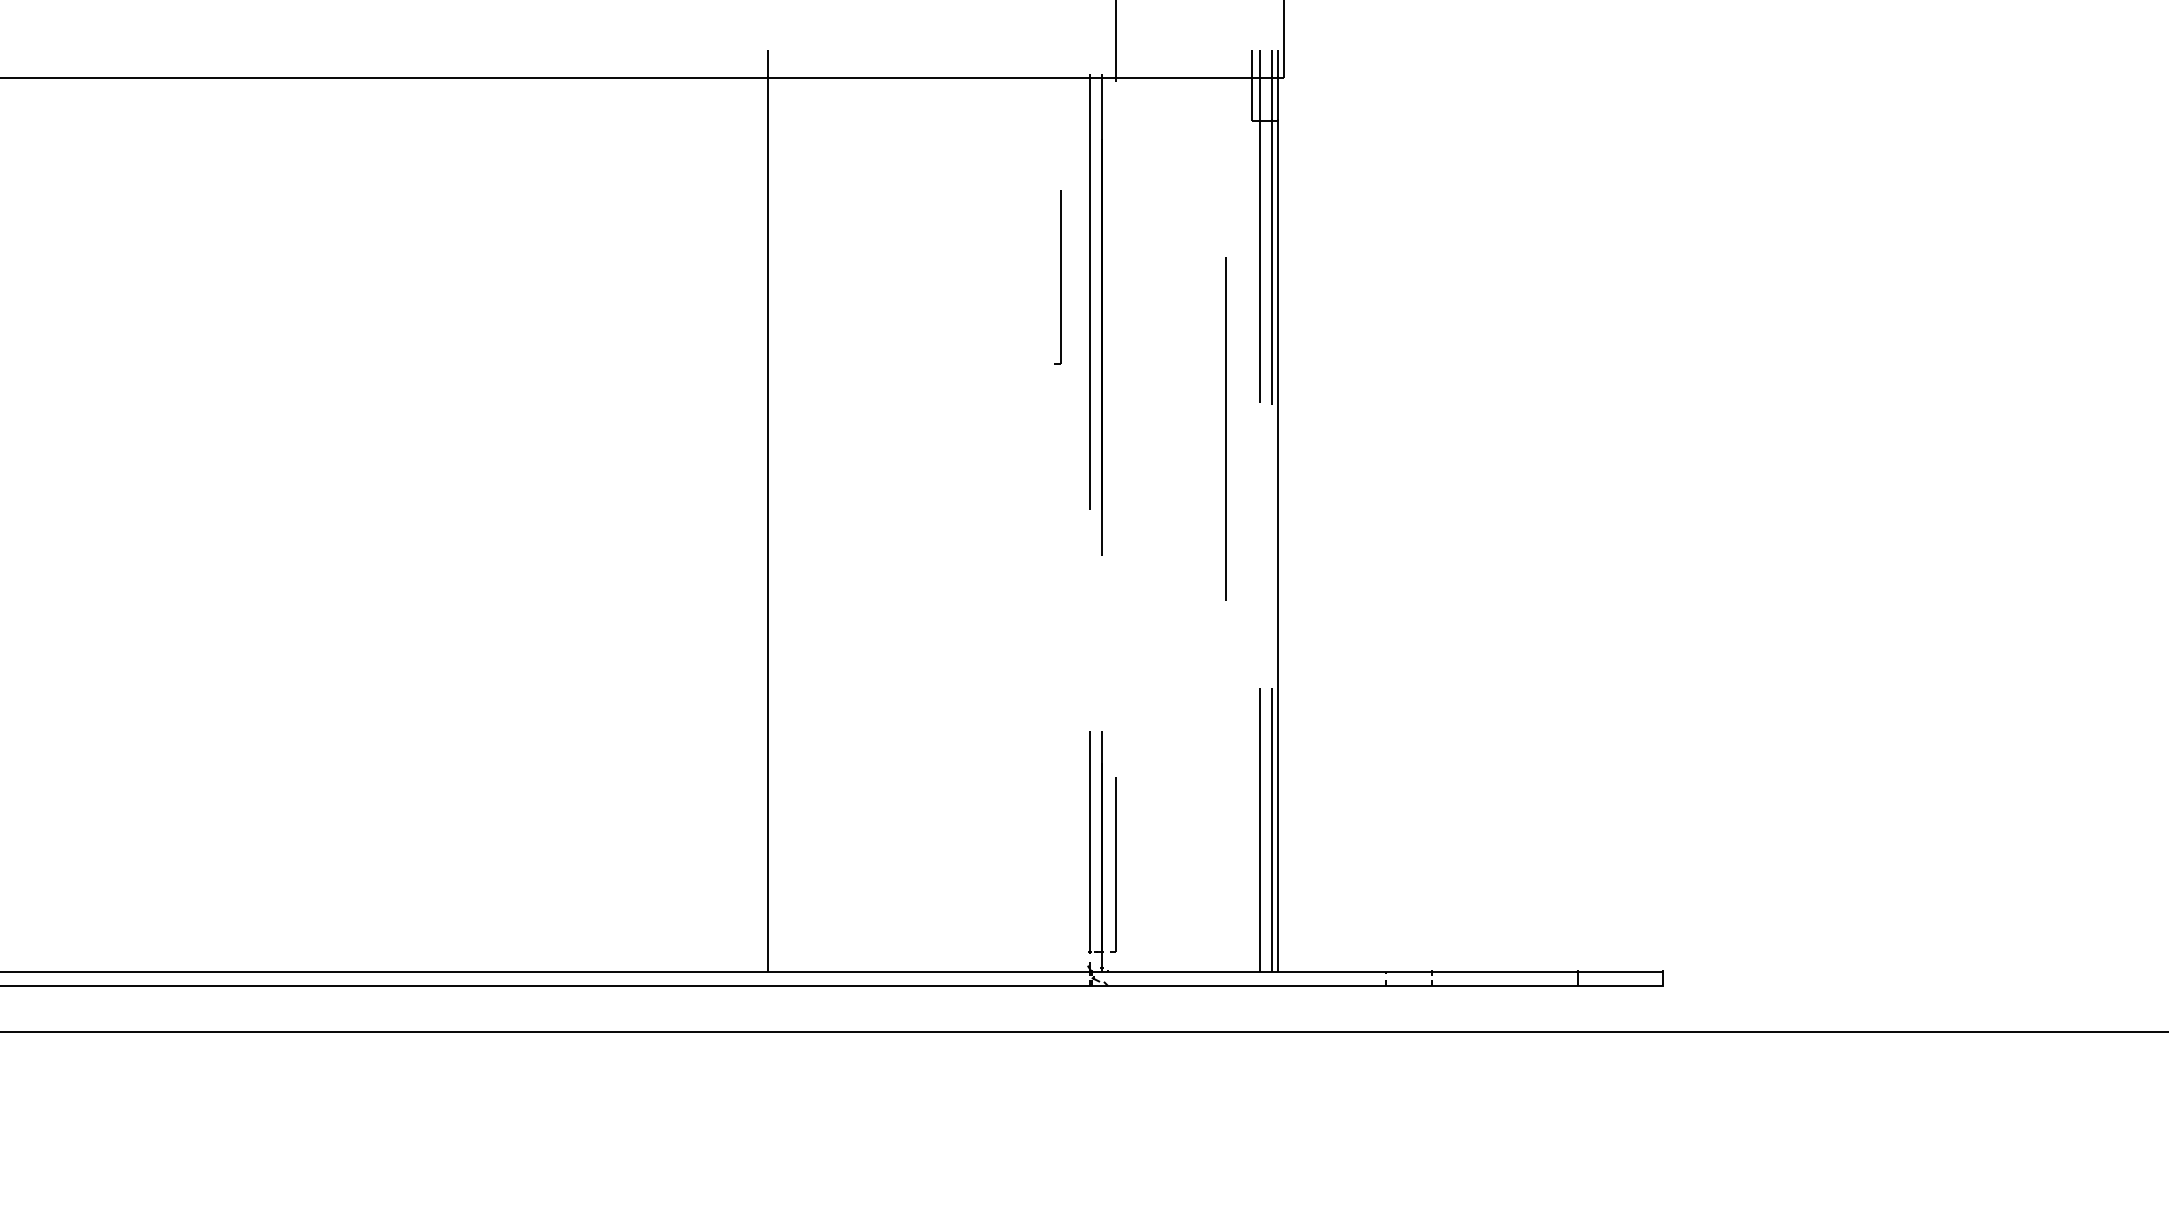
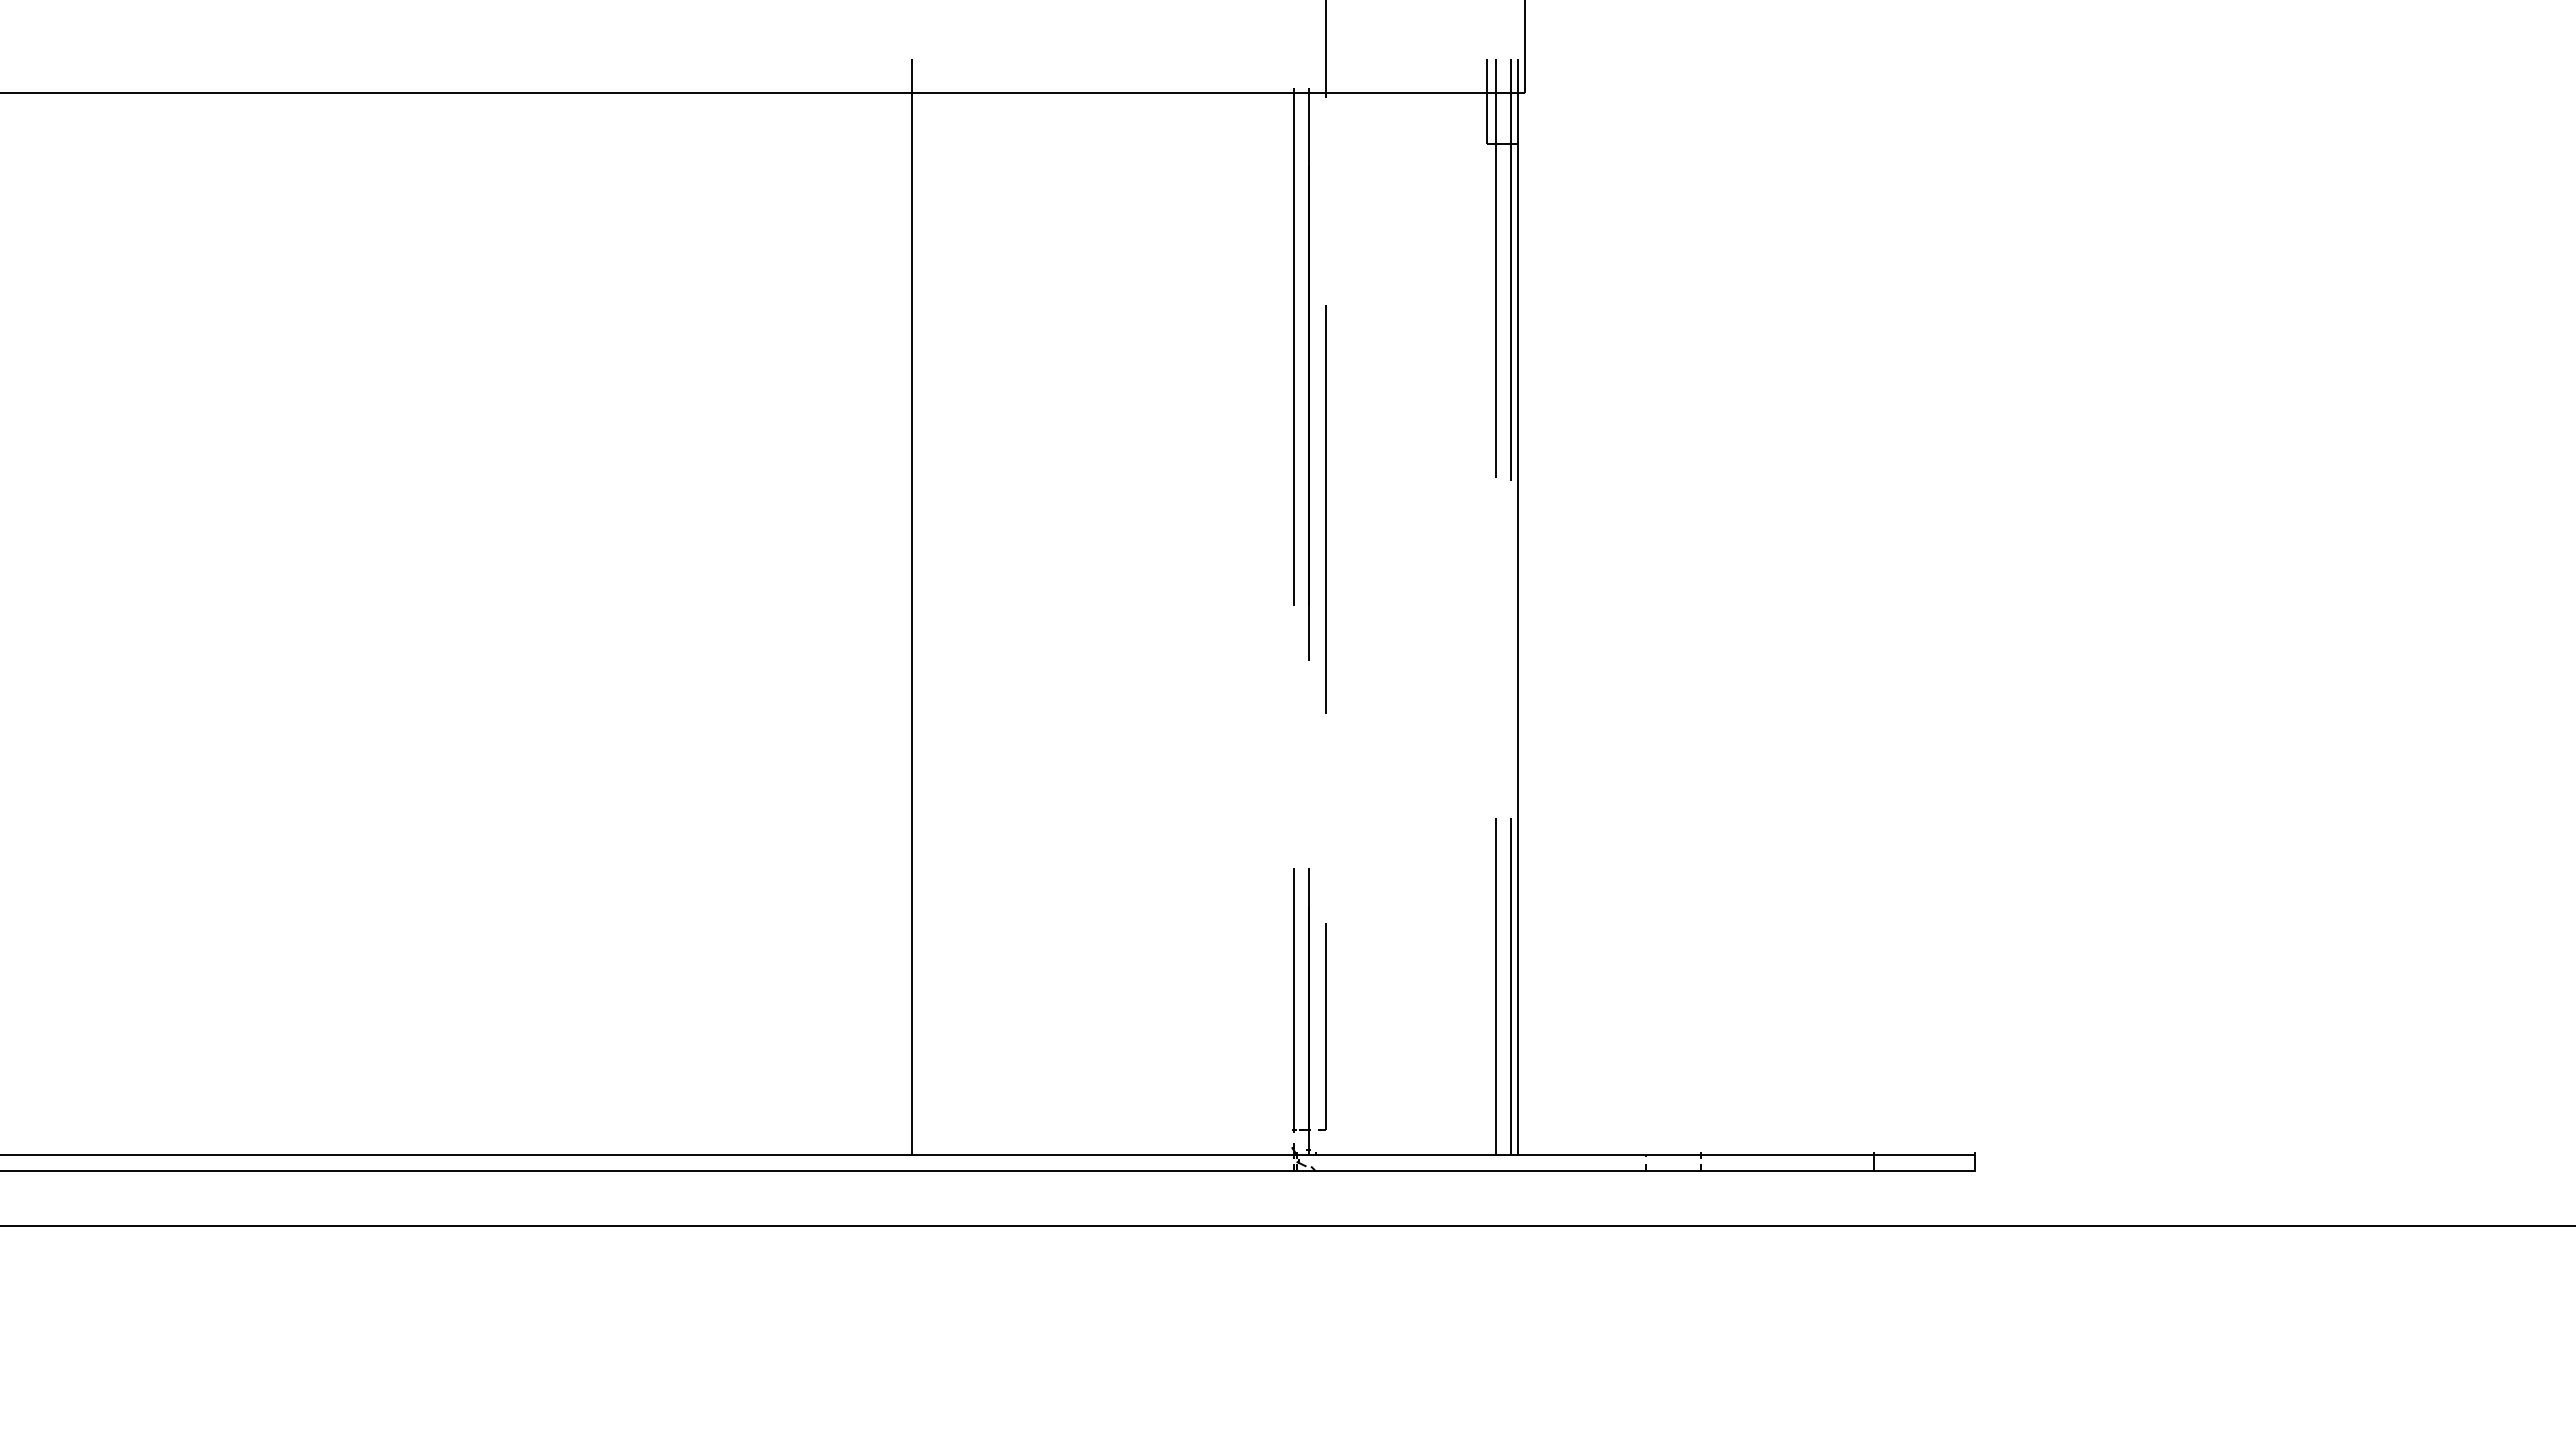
part: (1057, 276) -> (1256, 328), removed
line: (1225, 428) -> (1325, 509), moved

